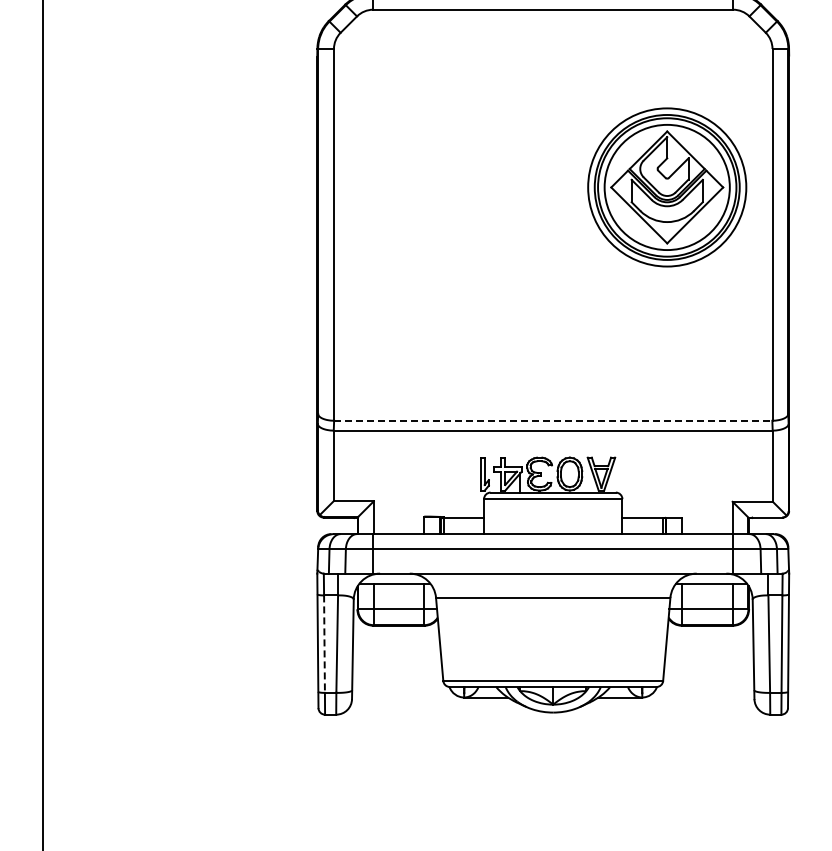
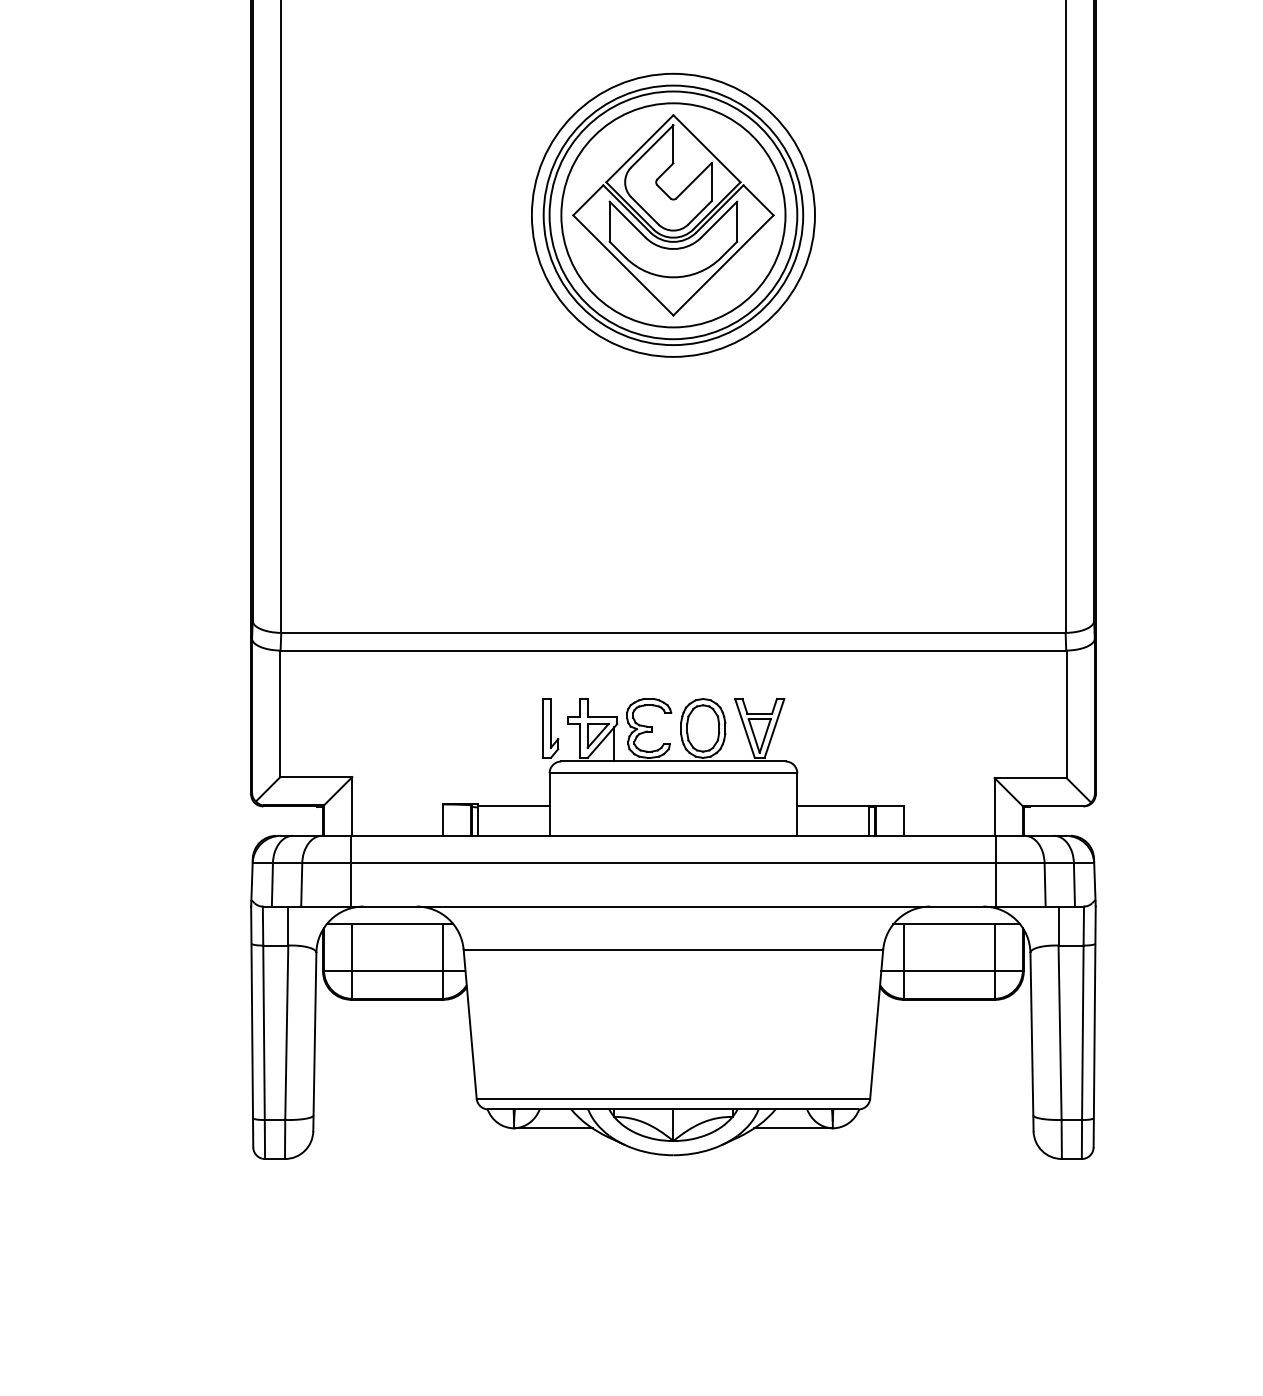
part: (667, 187) -> (673, 215), moved
line: (553, 420) -> (673, 632), dashed -> solid
line: (324, 644) -> (264, 1033), dashed -> solid

